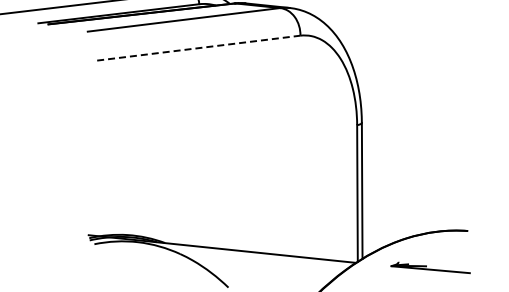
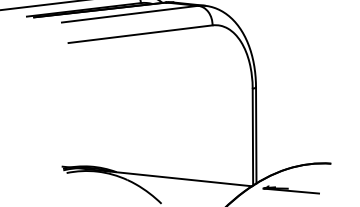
line: (199, 48) -> (141, 34), dashed -> solid
part: (430, 267) -> (291, 189), moved

